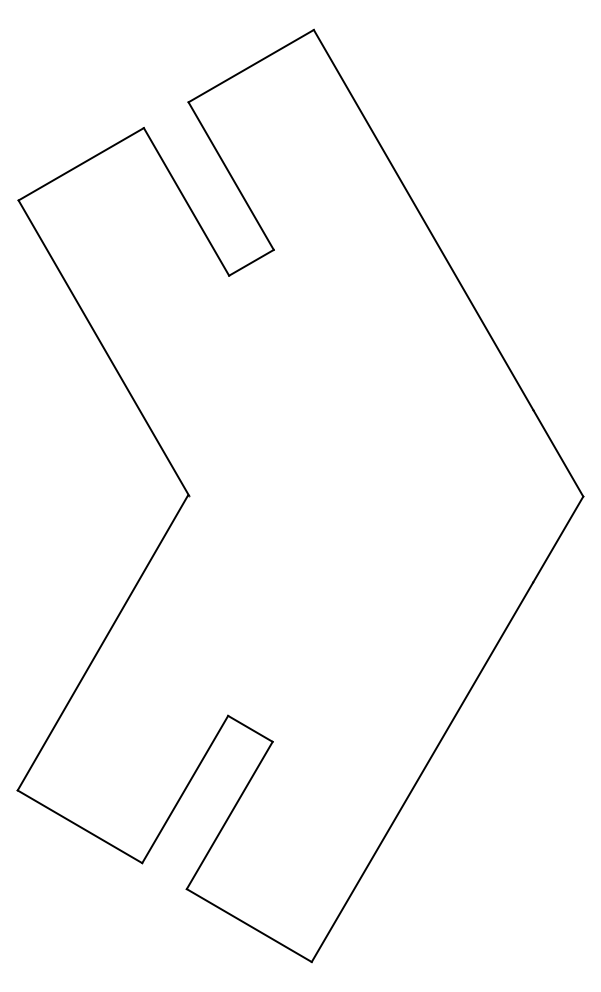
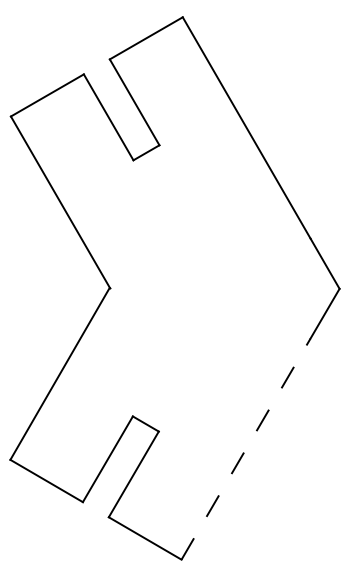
line: (421, 772) -> (245, 449), solid -> dashed

